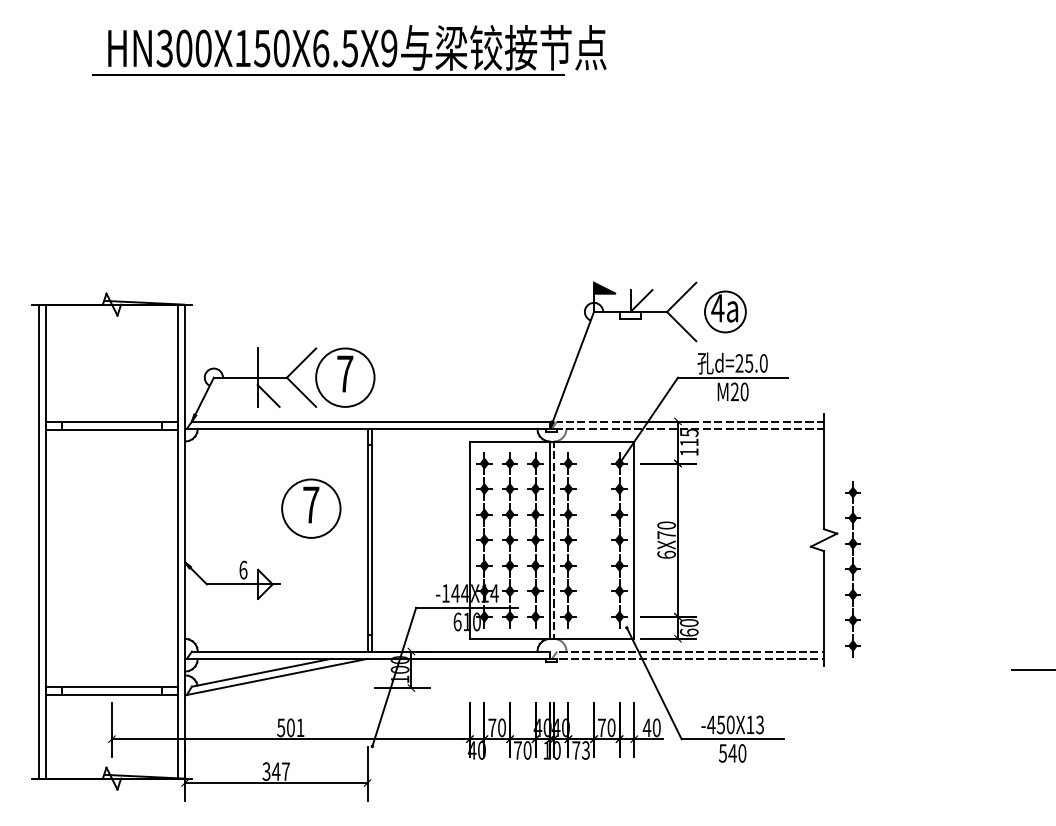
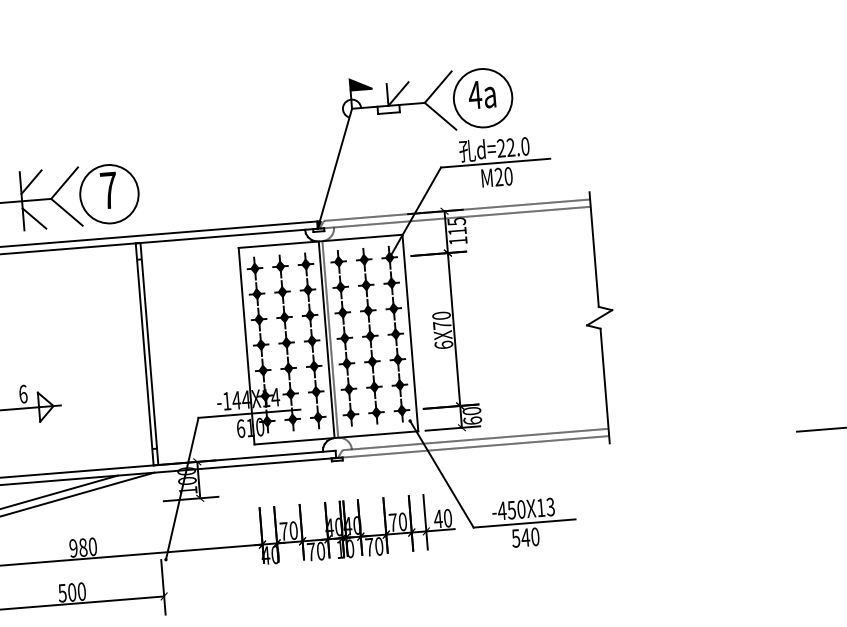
circle: (725, 311) -> (483, 97), size x1.43
line: (268, 359) -> (31, 182), added
text: (749, 363) -> (511, 147), d=25.0 -> d=22.0
part: (311, 508) -> (86, 327), removed
part: (852, 569) -> (369, 336), moved
text: (290, 727) -> (82, 547), 501 -> 980
text: (585, 750) -> (378, 546), 73 -> 70
text: (276, 771) -> (72, 592), 347 -> 500

